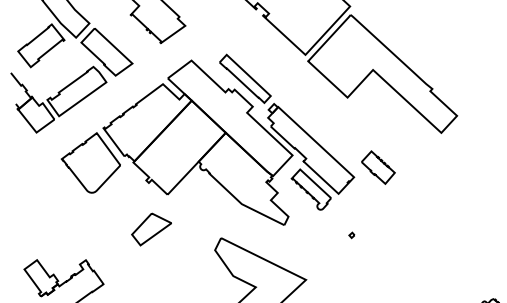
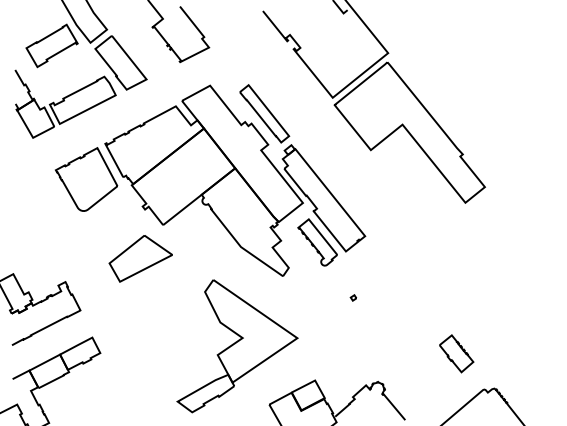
part: (378, 167) -> (456, 353), moved
part: (151, 228) -> (140, 258), size x1.43

